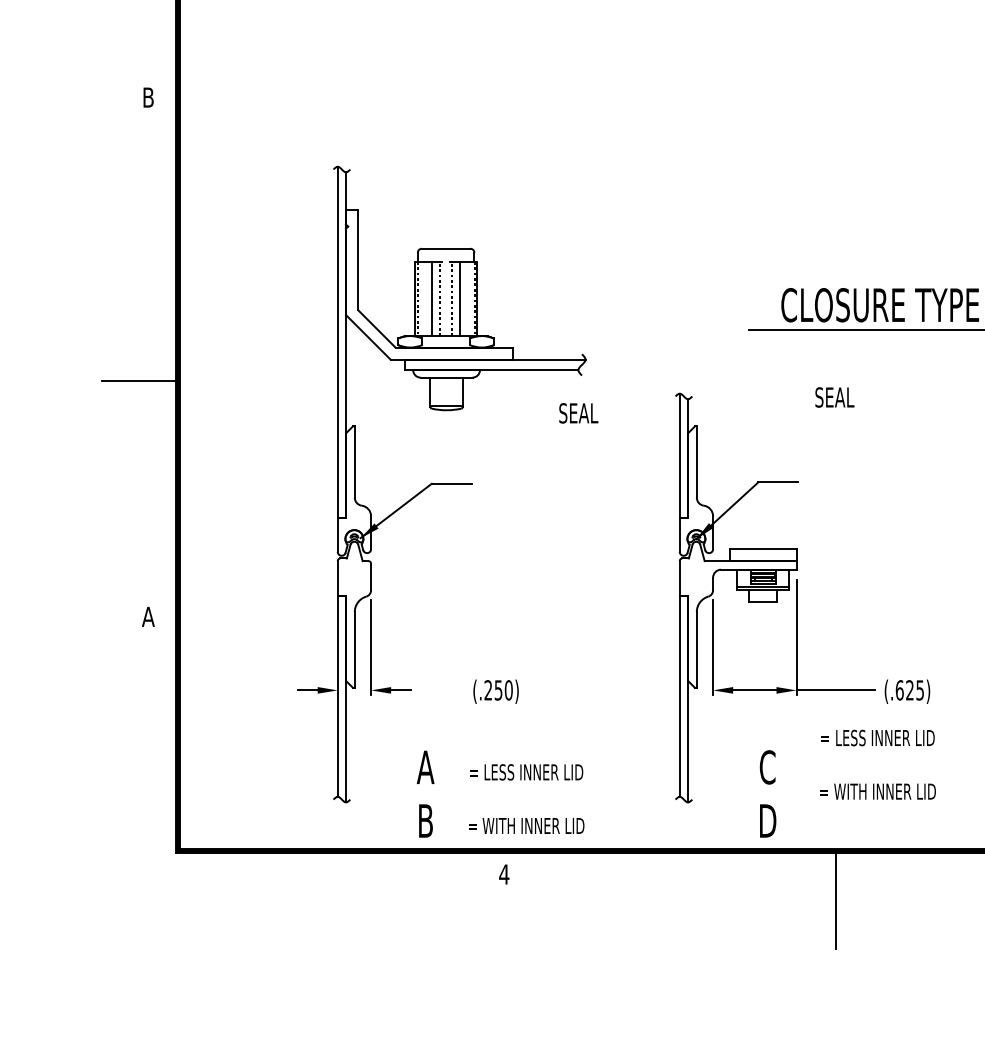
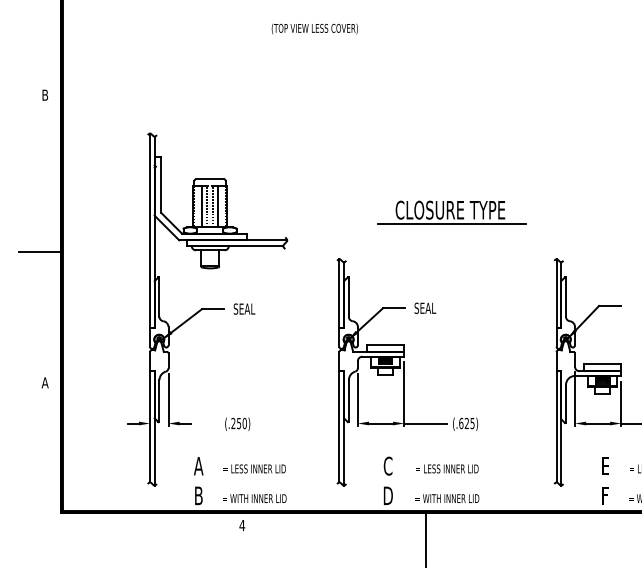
text: (835, 395) -> (425, 307), moved
text: (578, 412) -> (244, 308), moved
text: (878, 764) -> (447, 483), moved

